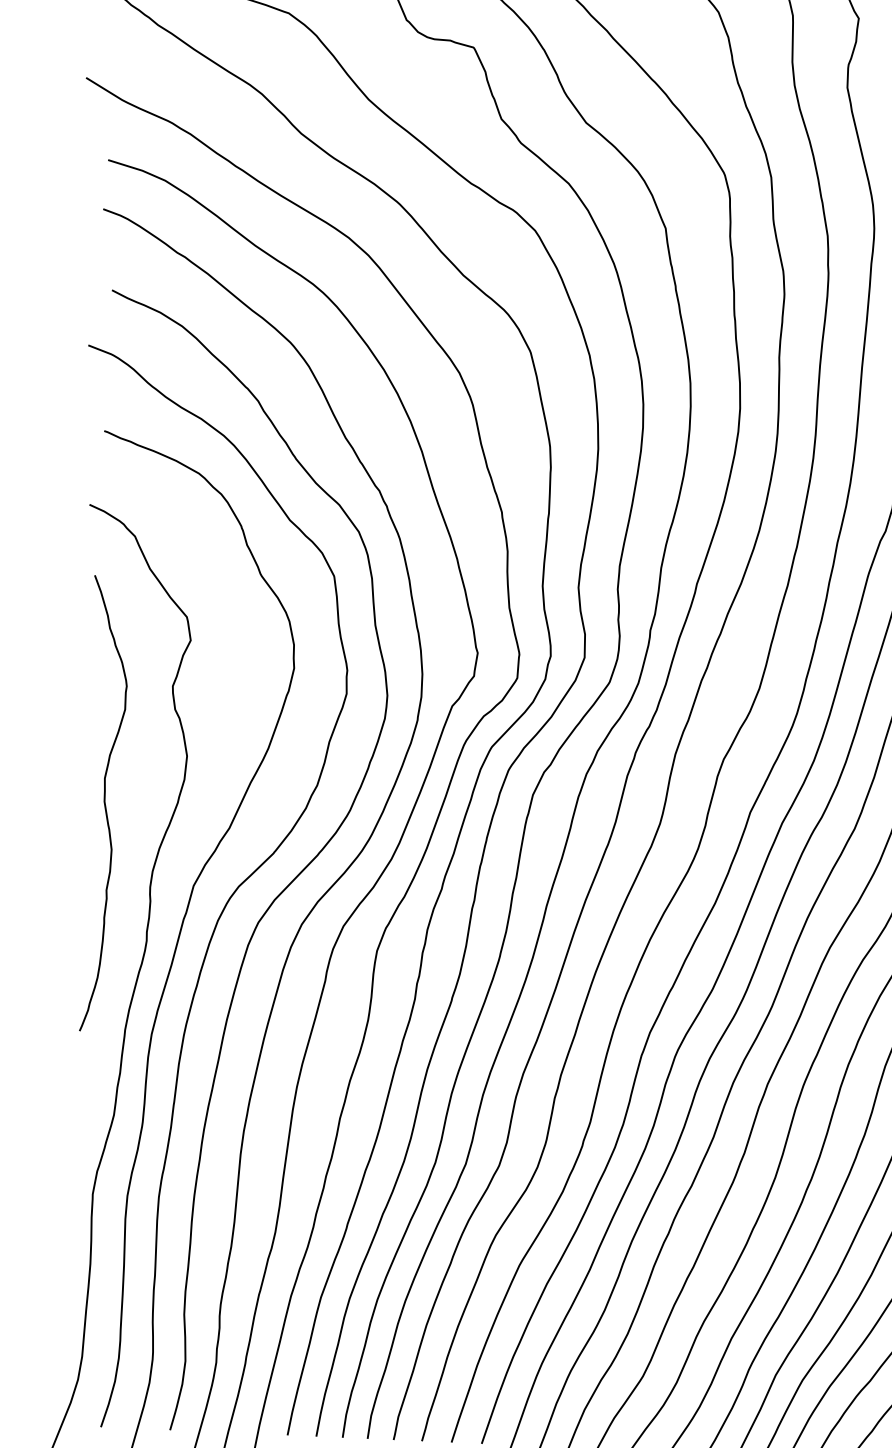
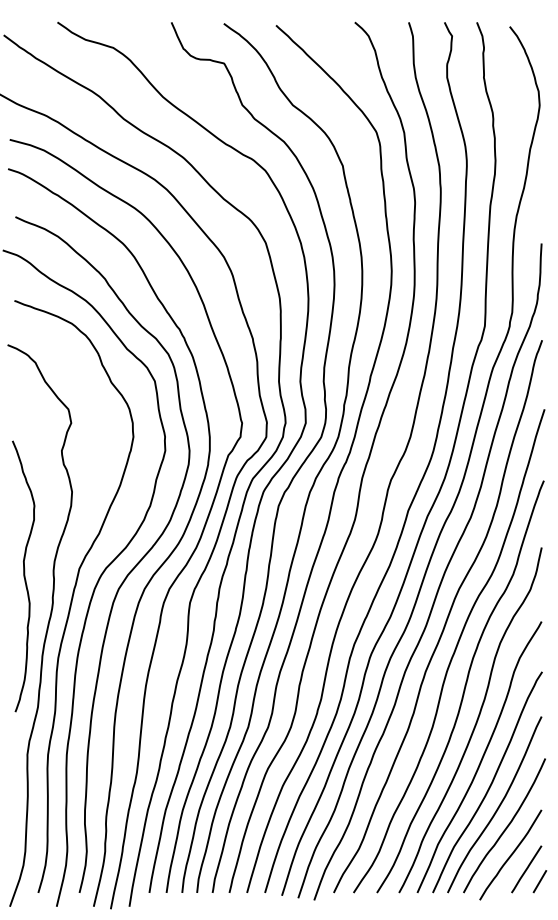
curve: (103, 803) -> (23, 576), moved

